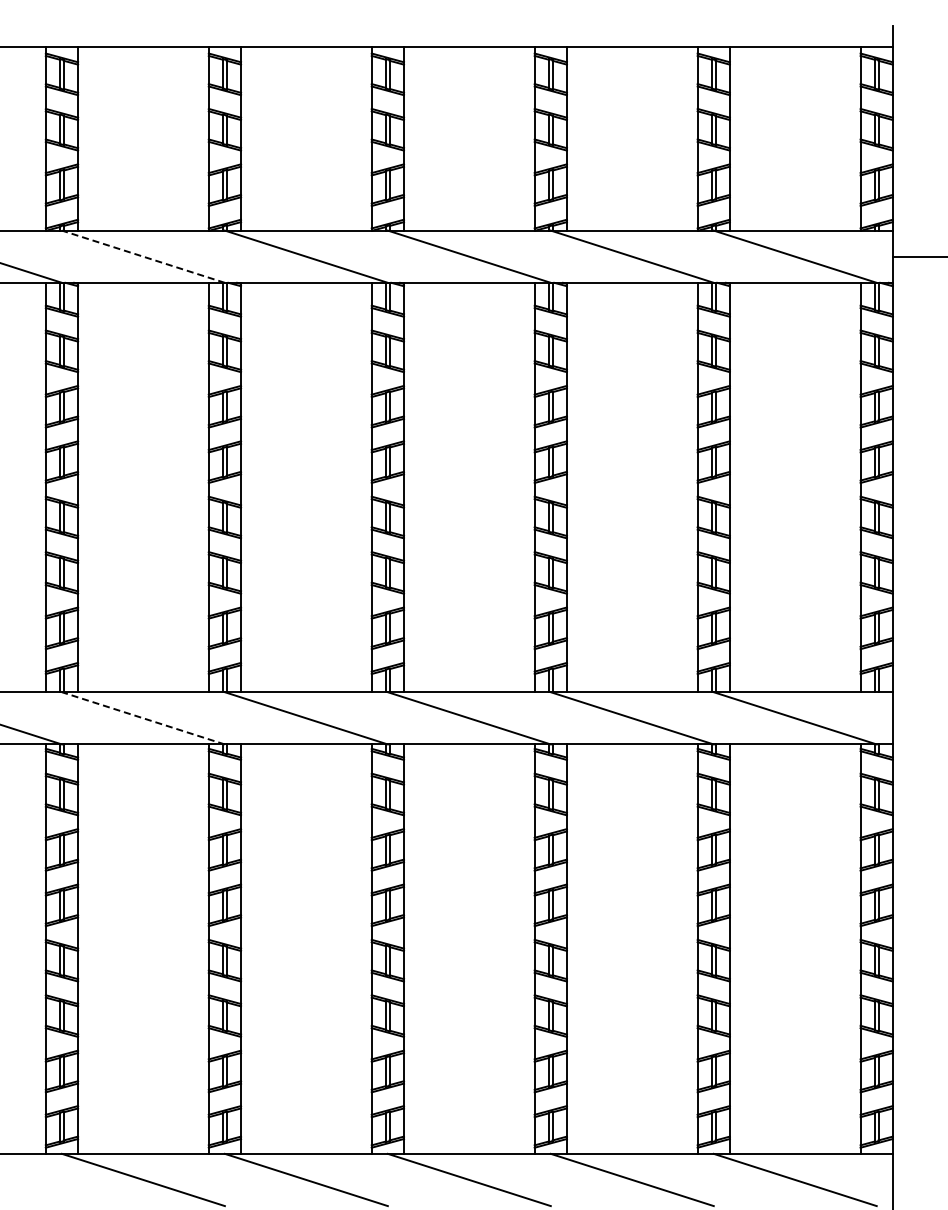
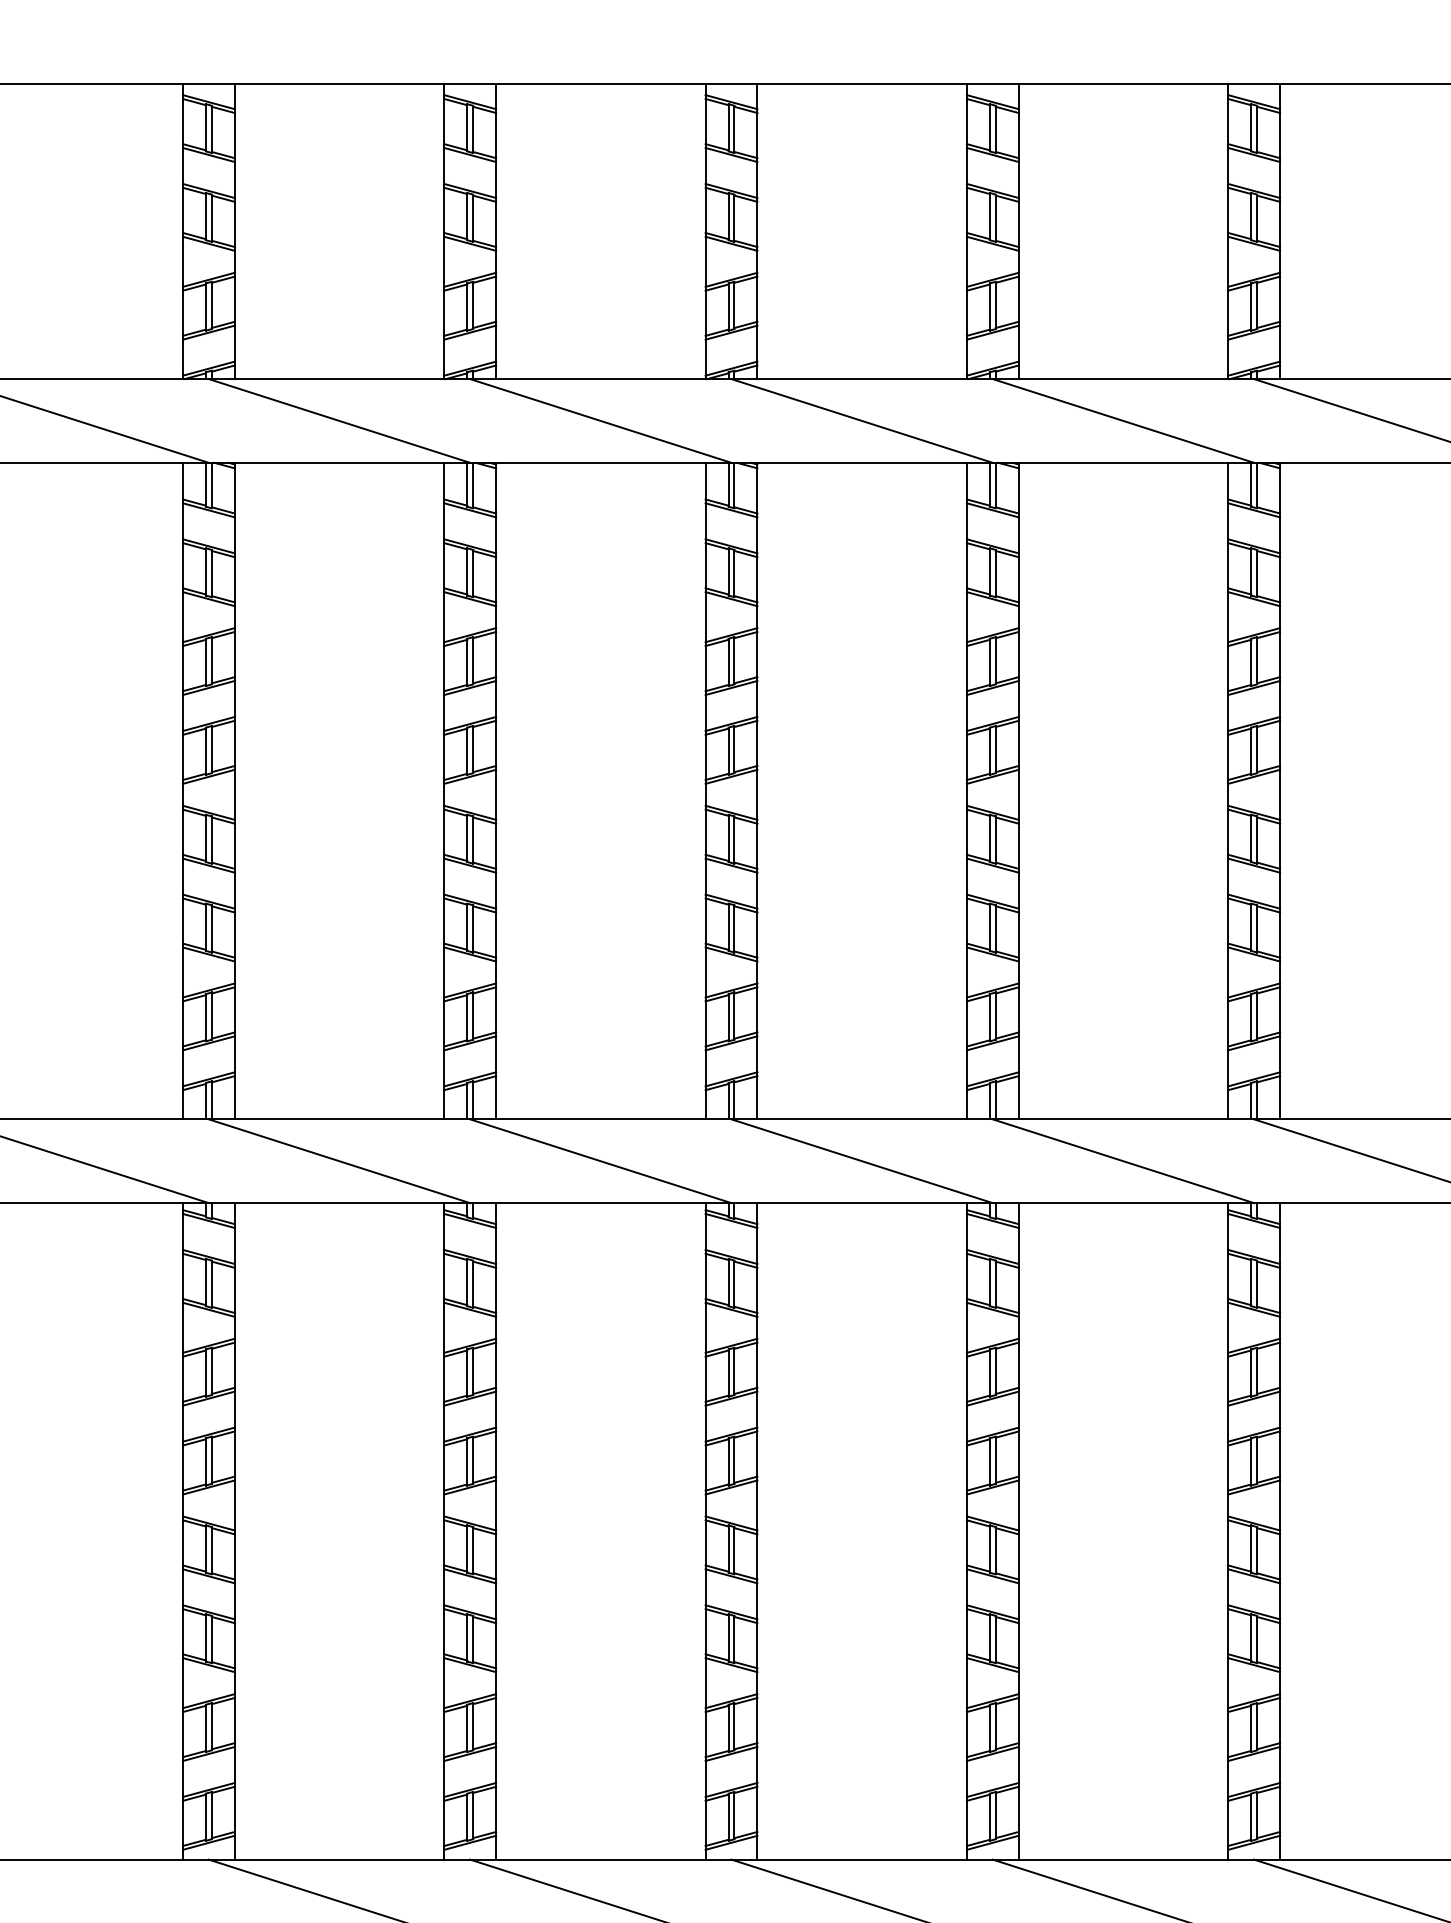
line: (143, 256) -> (339, 420), dashed -> solid
line: (143, 718) -> (339, 1161), dashed -> solid

